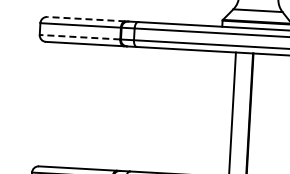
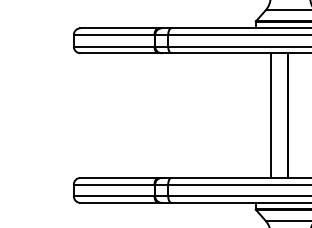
line: (86, 19) -> (119, 28), dashed -> solid
line: (79, 36) -> (113, 46), dashed -> solid

